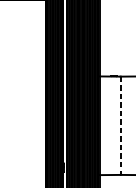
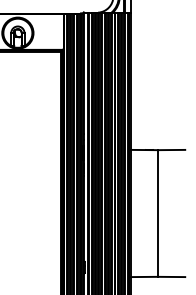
line: (120, 125) -> (157, 213), dashed -> solid

